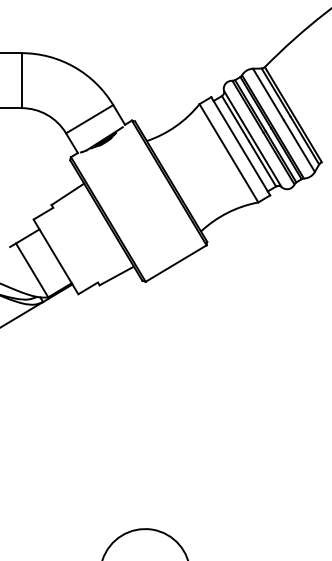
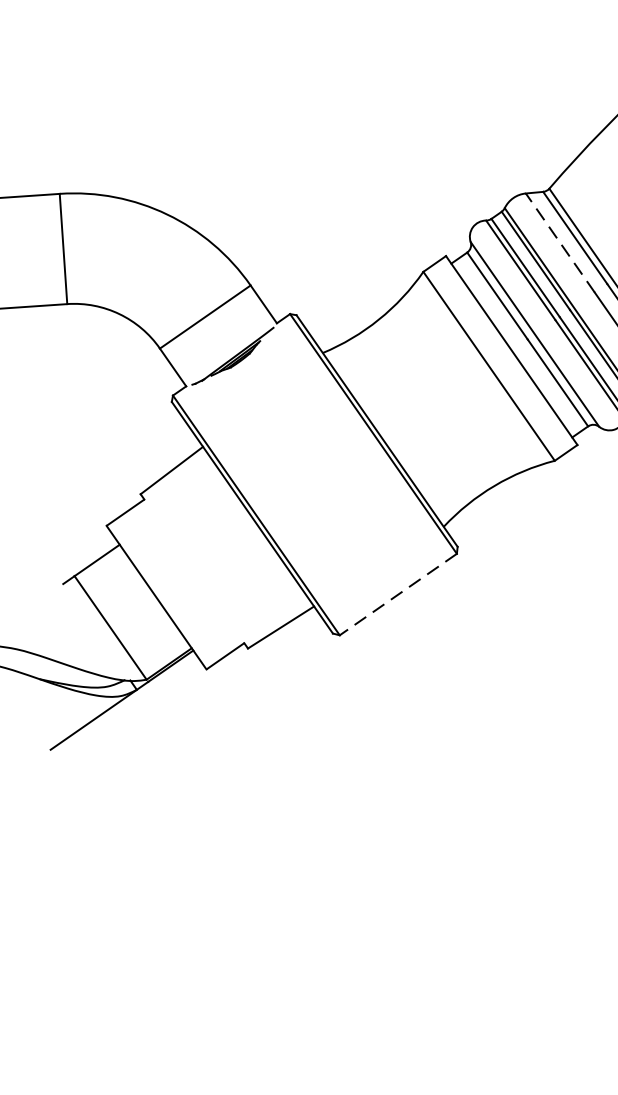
line: (268, 94) -> (560, 243), solid -> dashed
line: (176, 263) -> (399, 594), solid -> dashed

